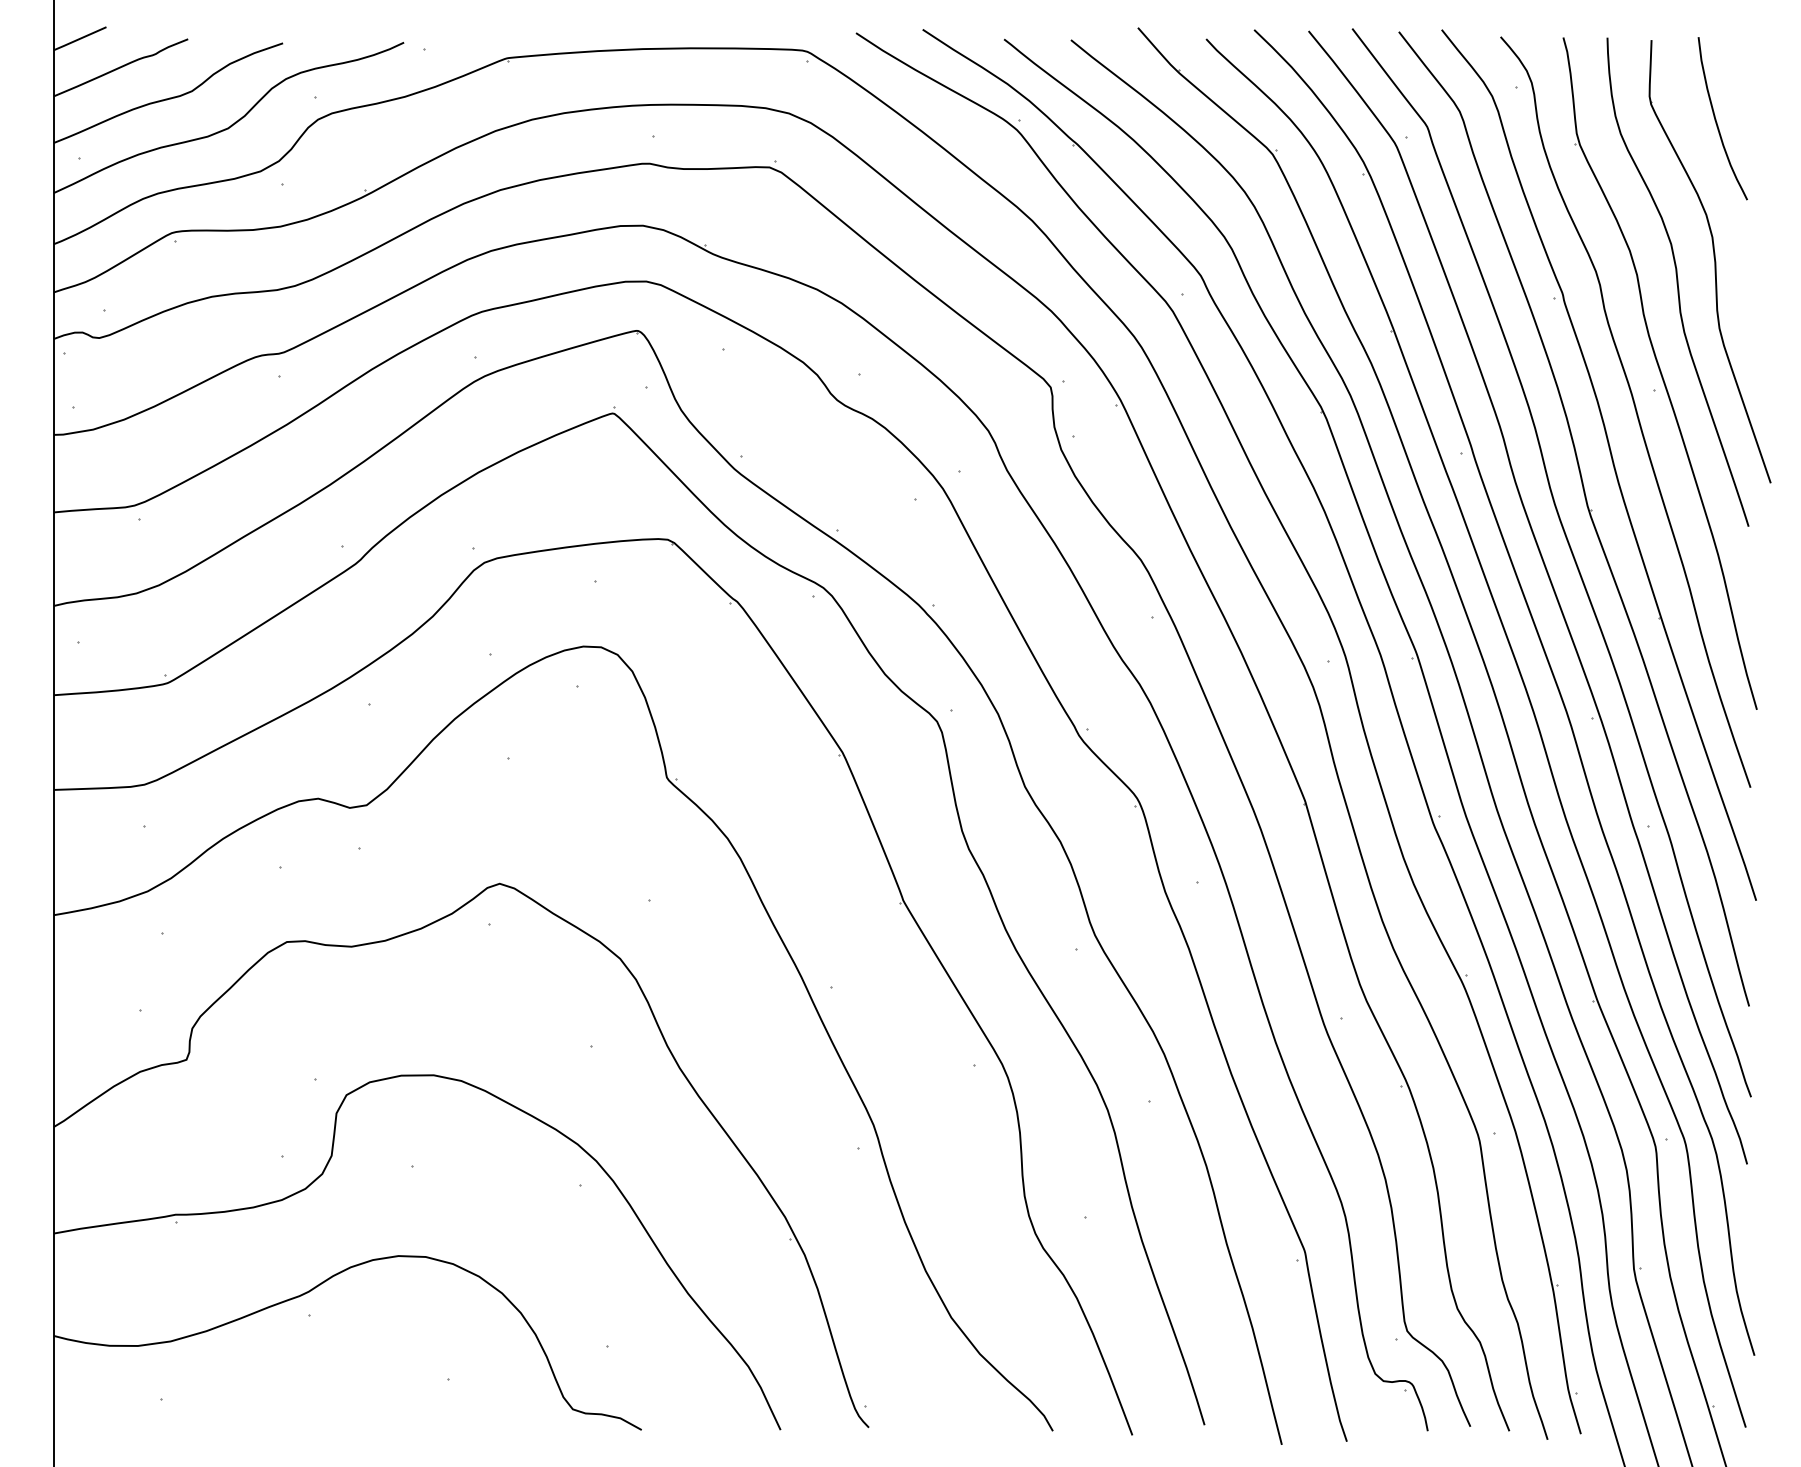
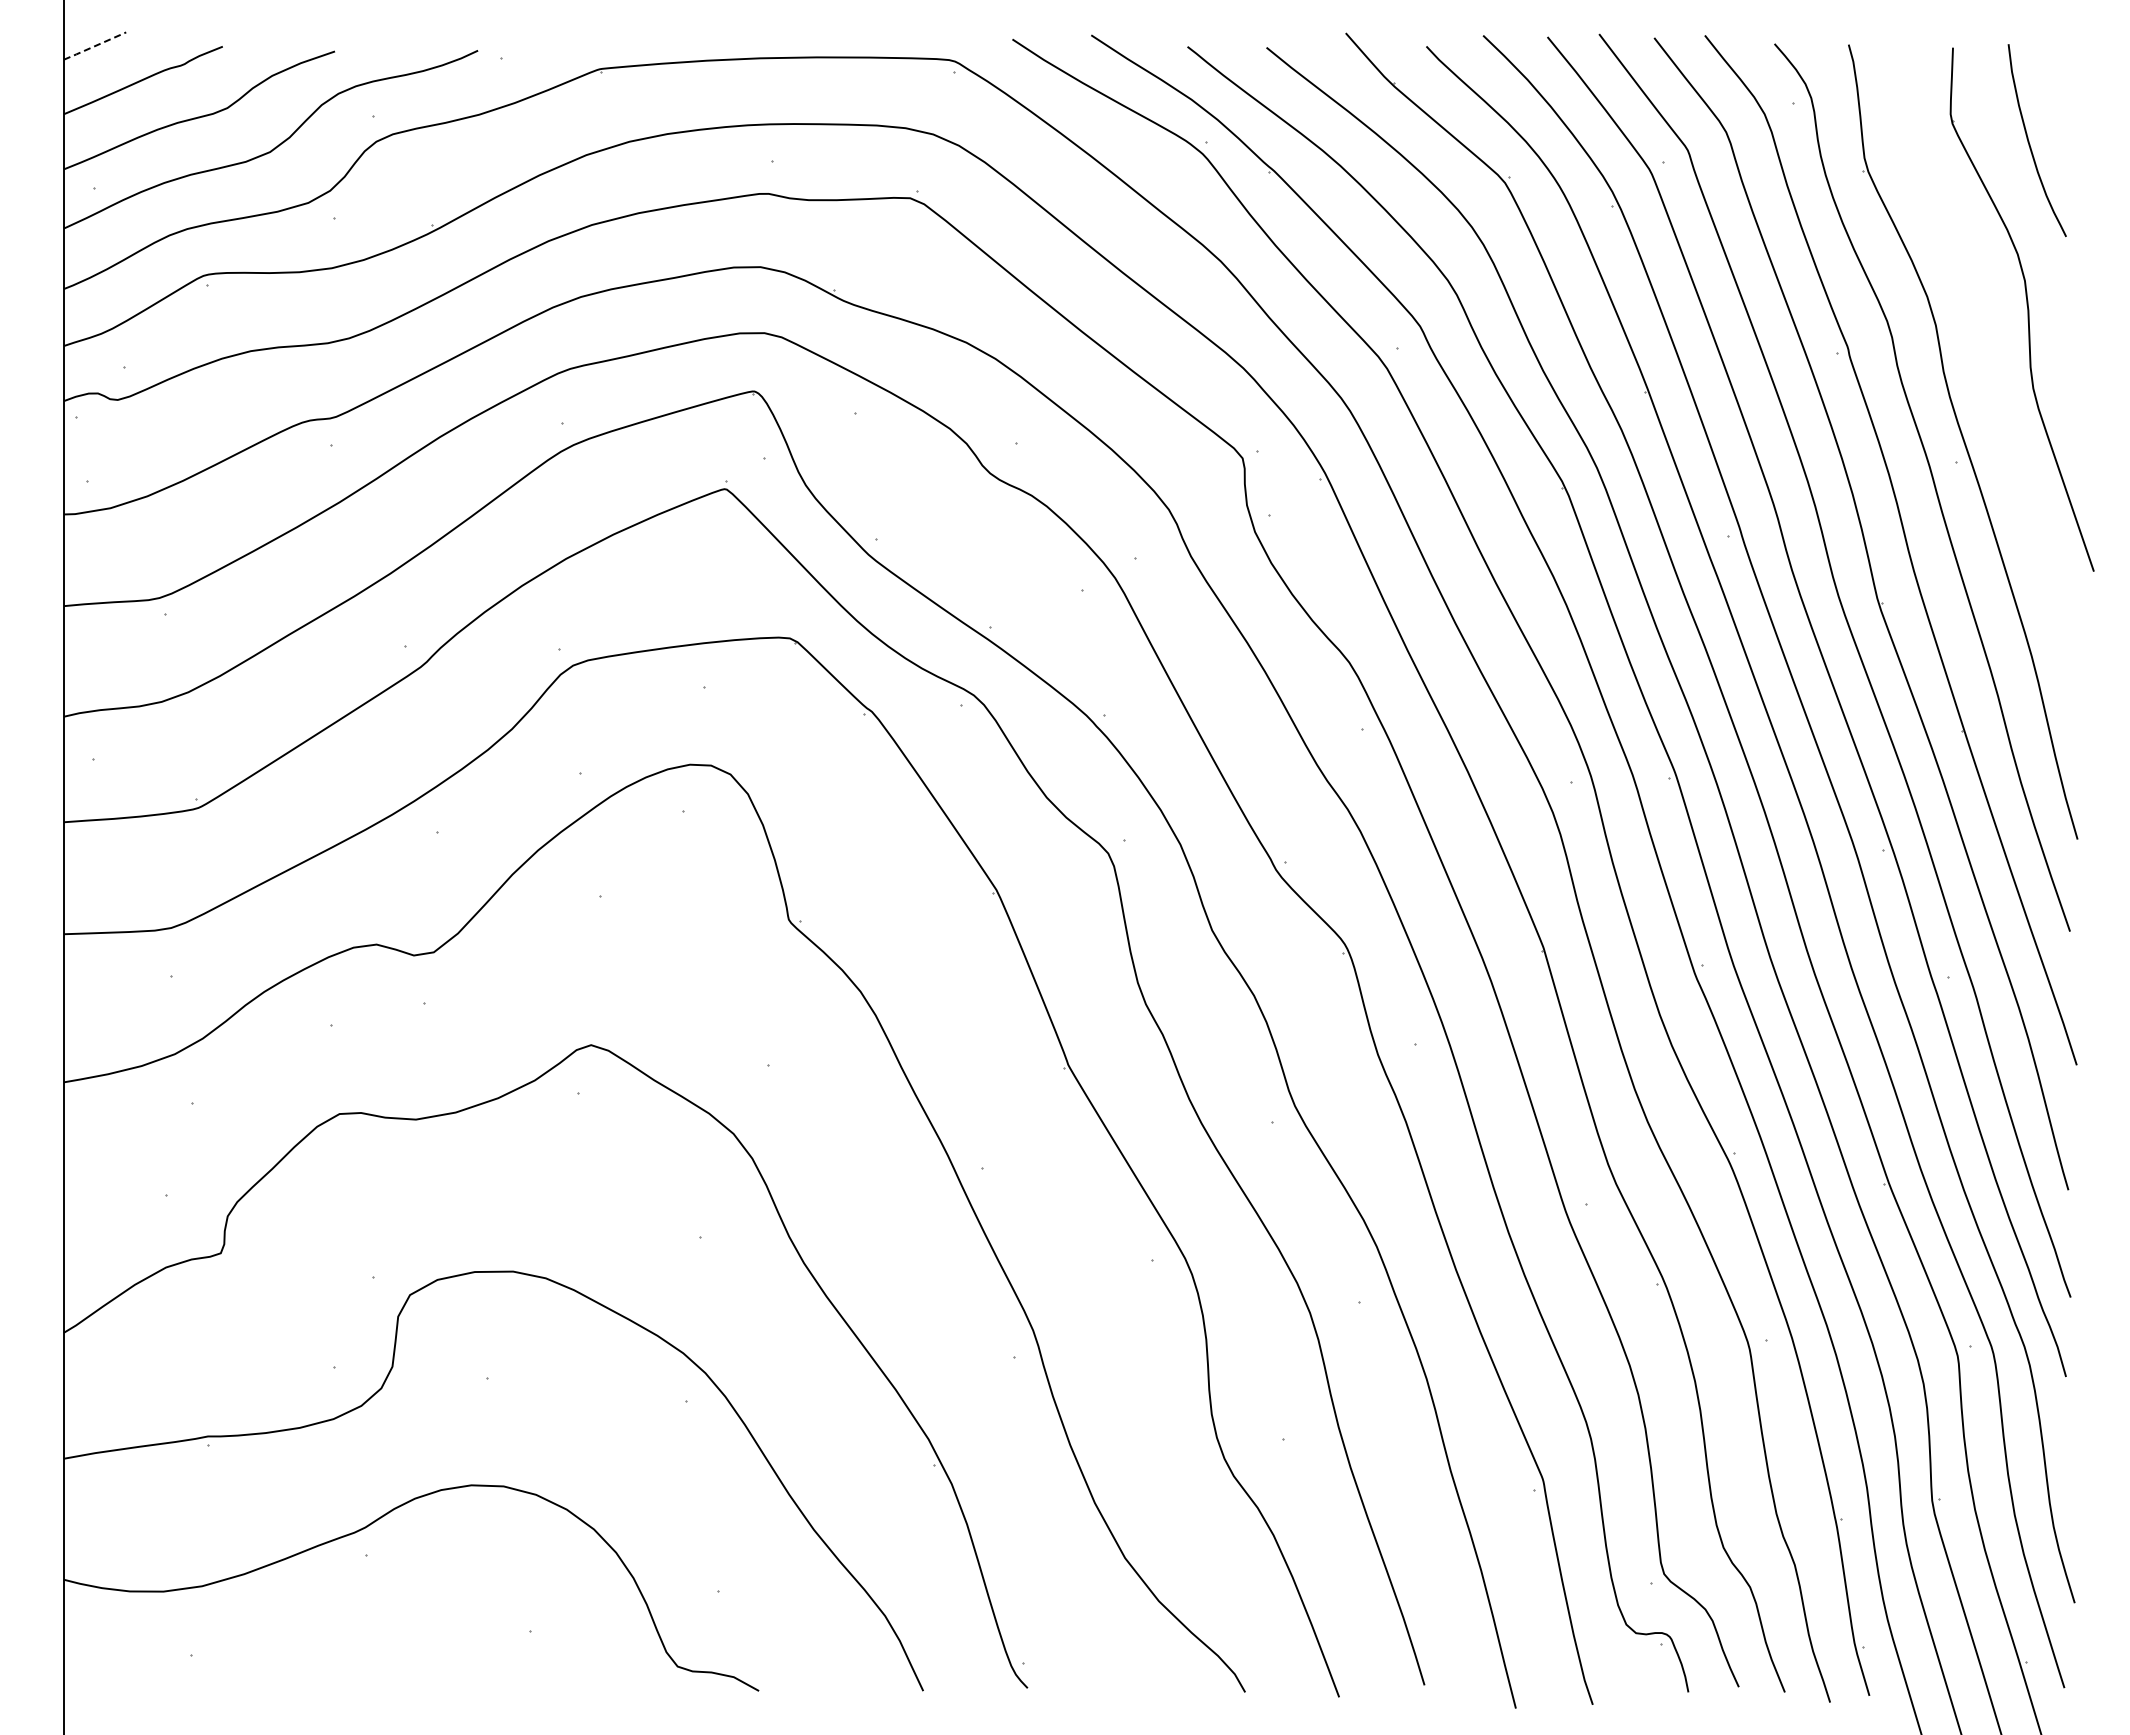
line: (79, 39) -> (94, 46), solid -> dashed
curve: (1678, 281) -> (1984, 333), removed

